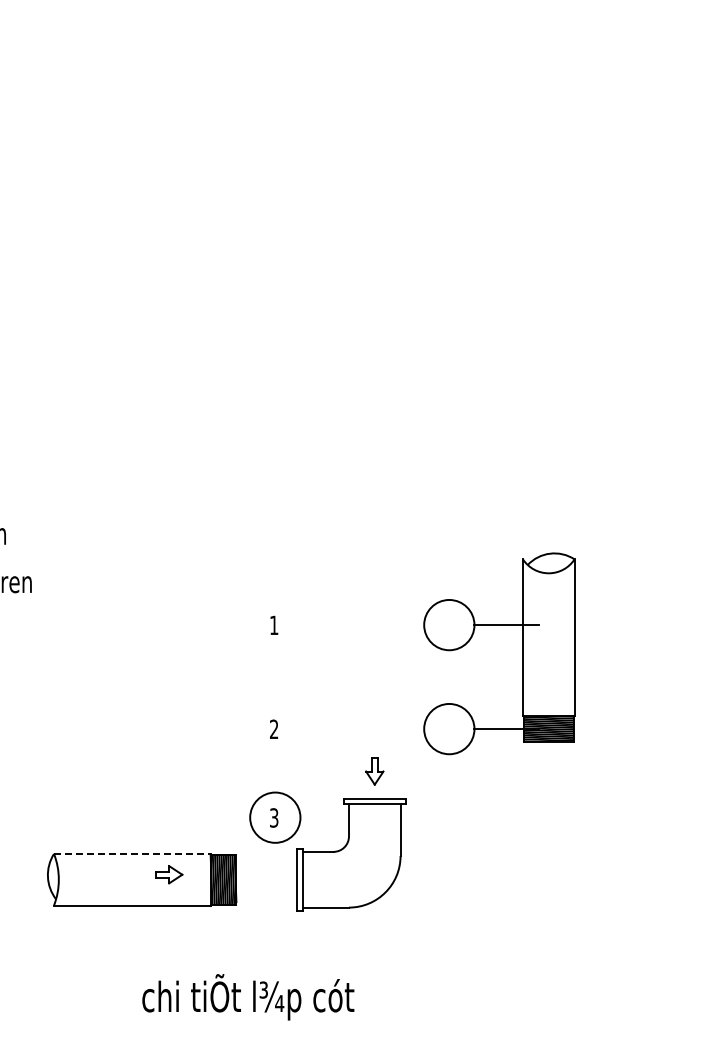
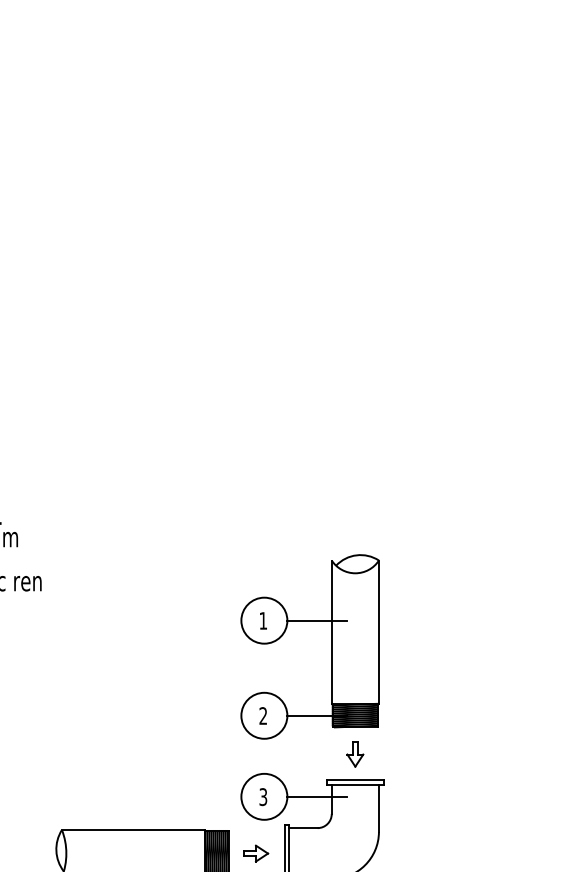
part: (522, 653) -> (331, 646), moved
line: (332, 817) -> (316, 796), added
line: (132, 853) -> (133, 829), dashed -> solid
part: (169, 874) -> (256, 853), moved

